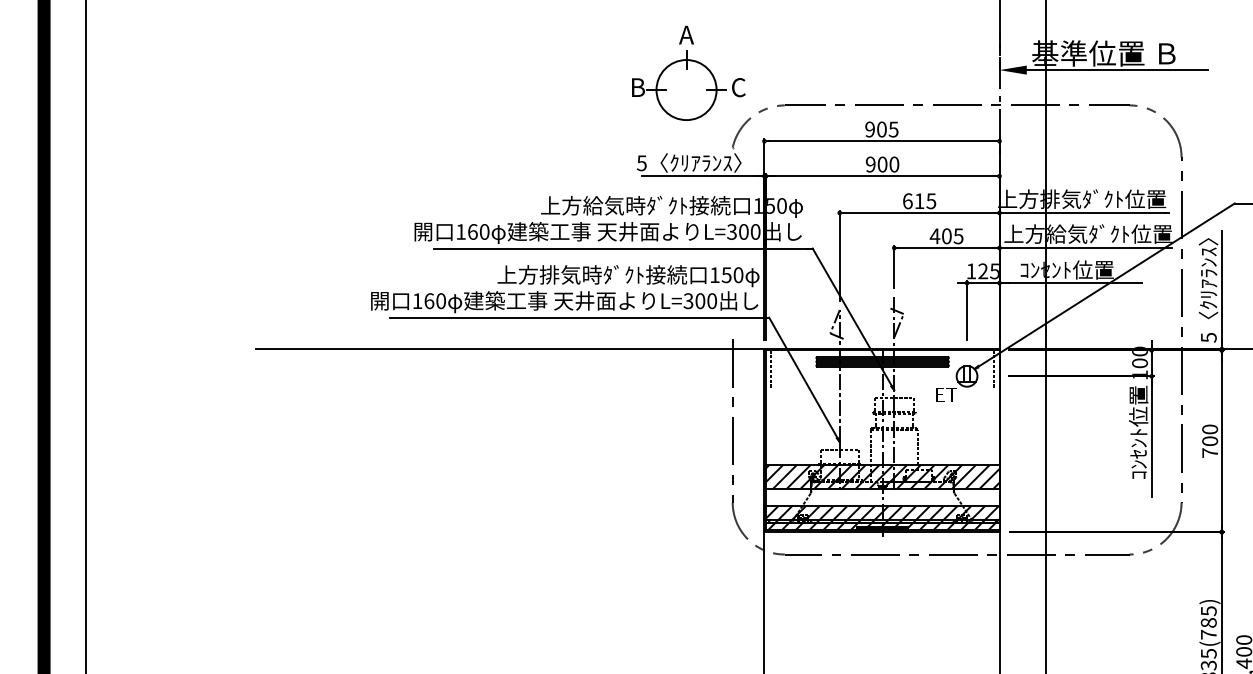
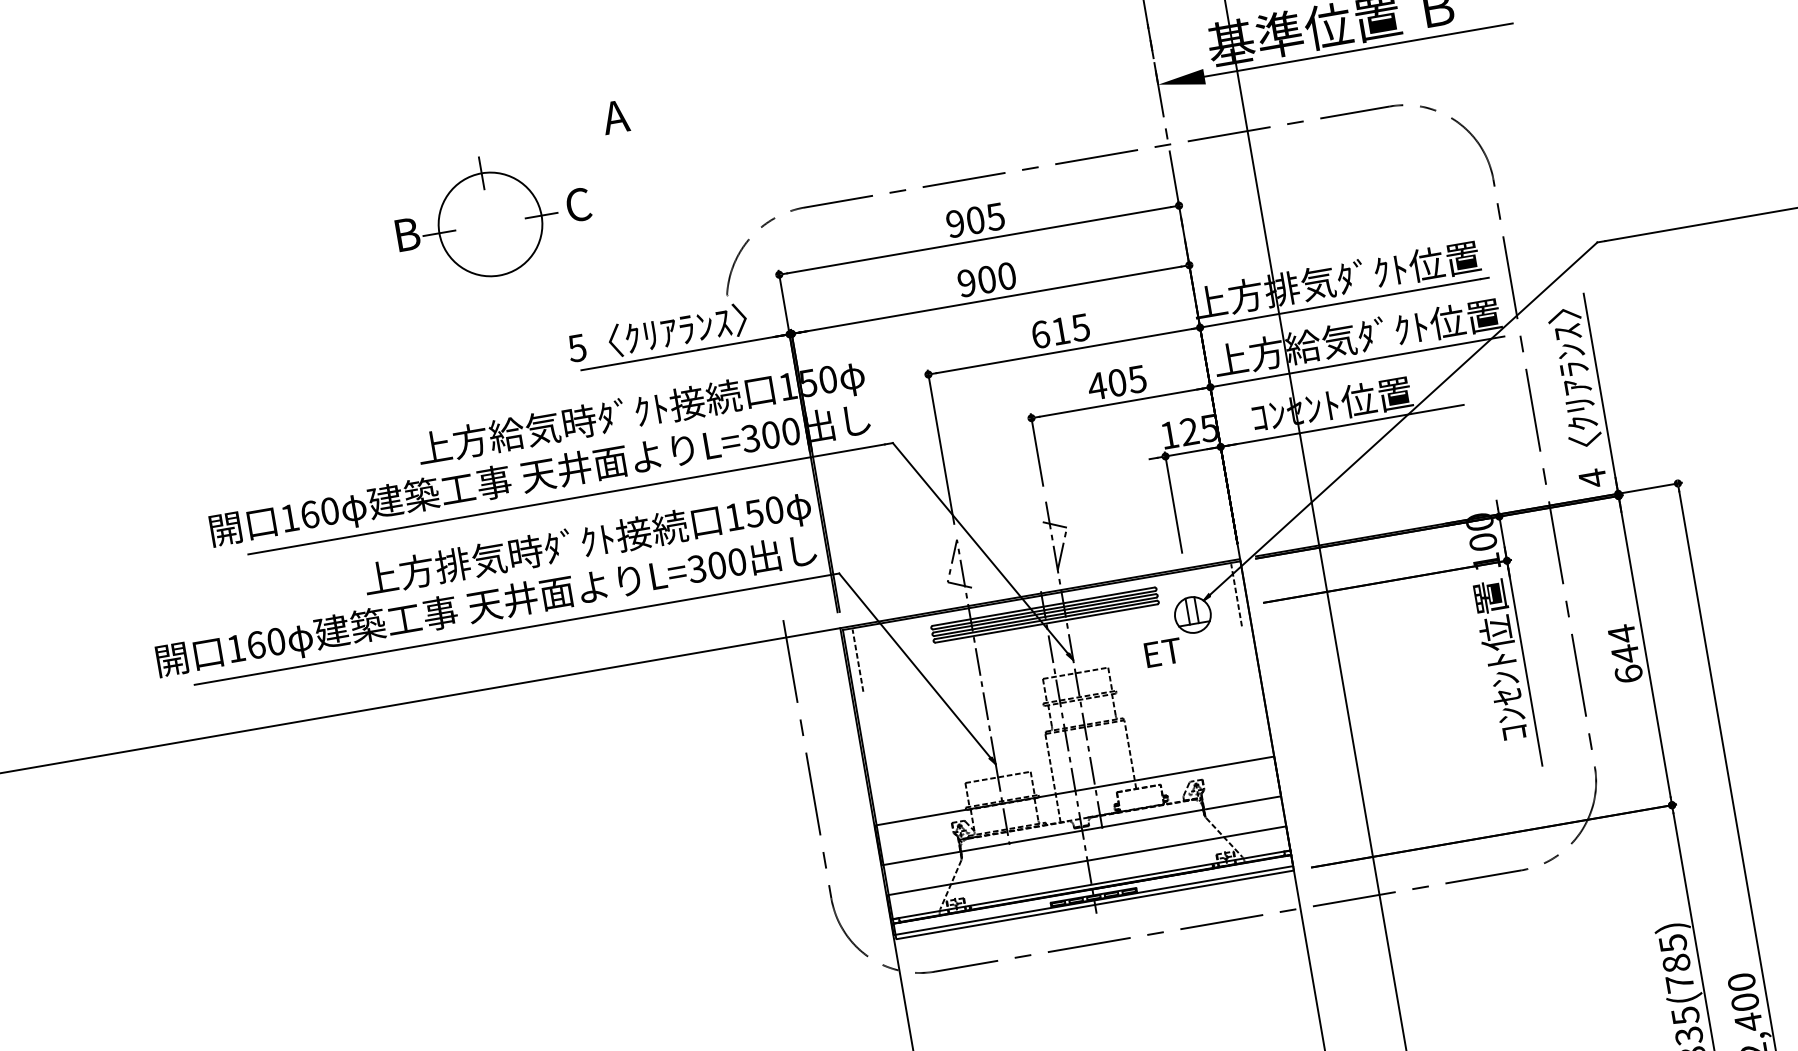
part: (688, 85) -> (492, 216), moved
text: (1208, 337) -> (1592, 478), 5 -> 4
text: (1210, 440) -> (1625, 652), 700 -> 644
hatch: (881, 476) -> (1076, 810), removed
hatch: (881, 517) -> (1088, 880), removed

